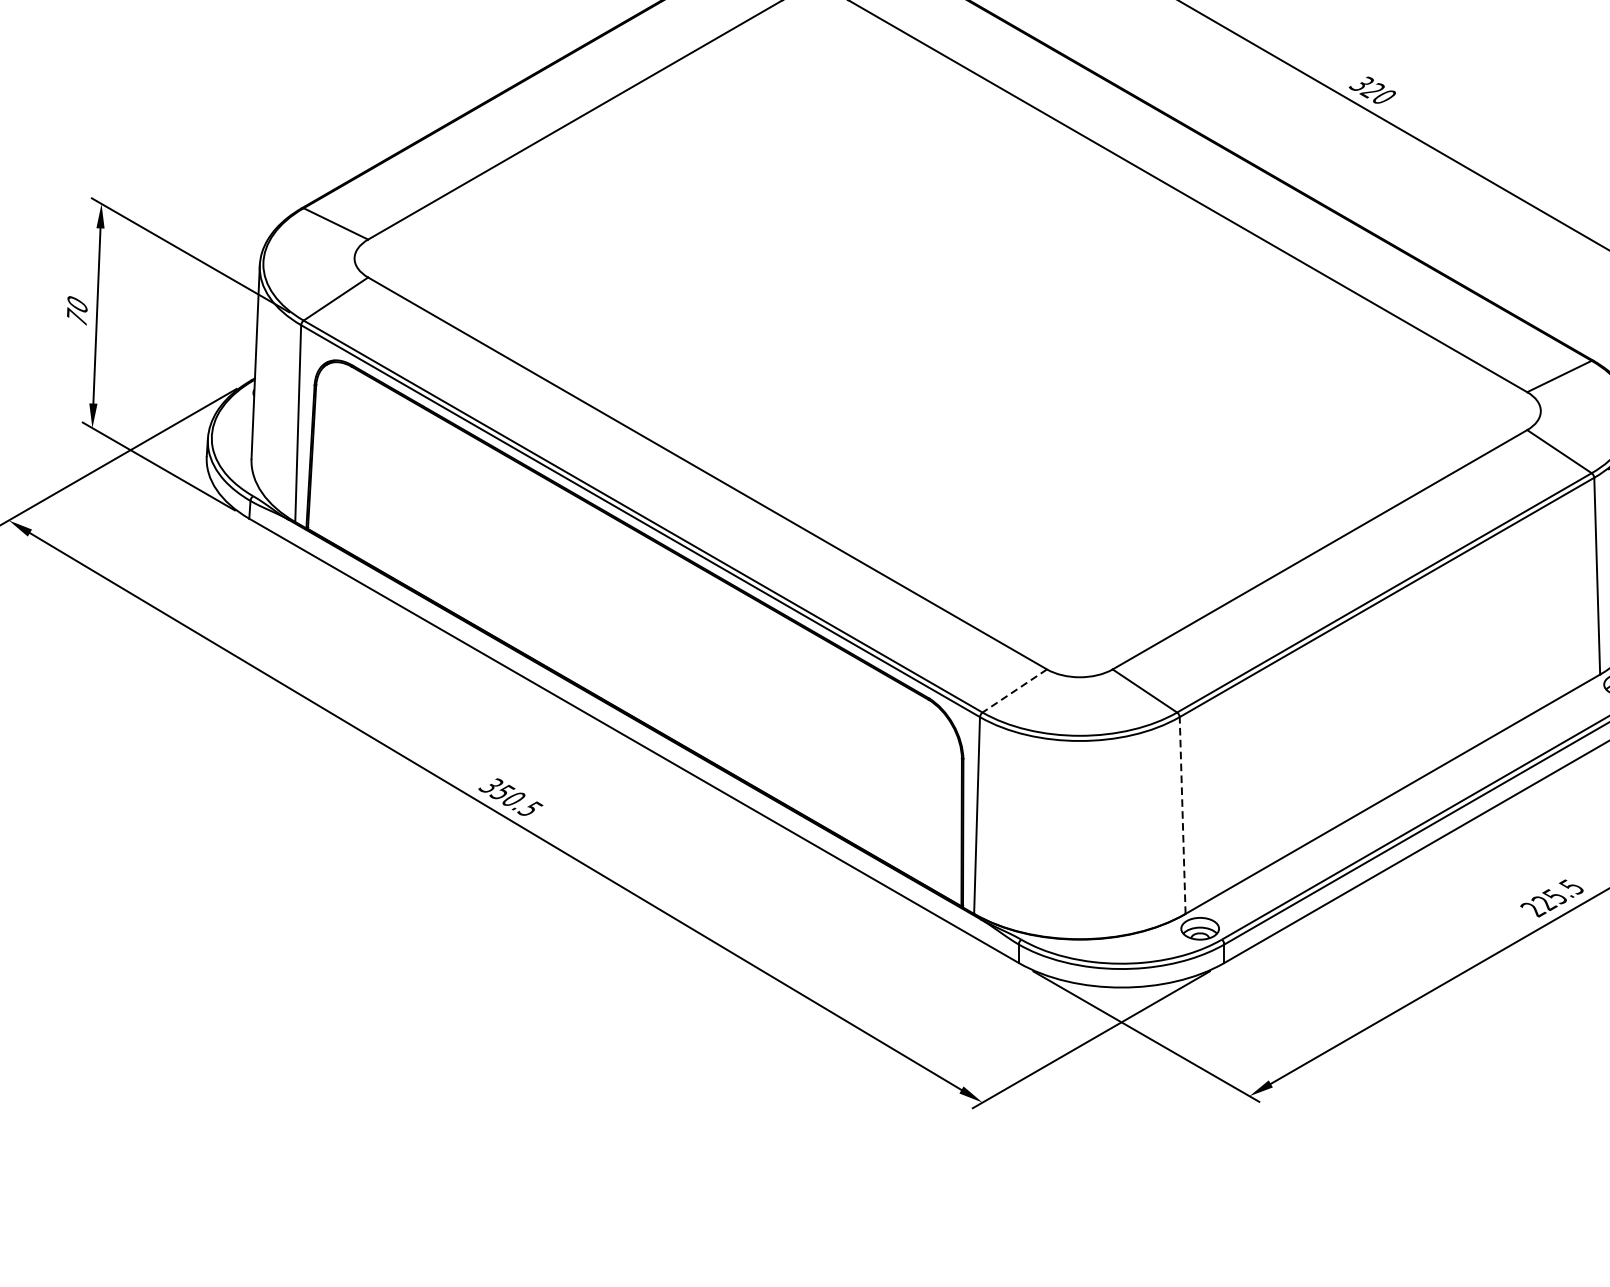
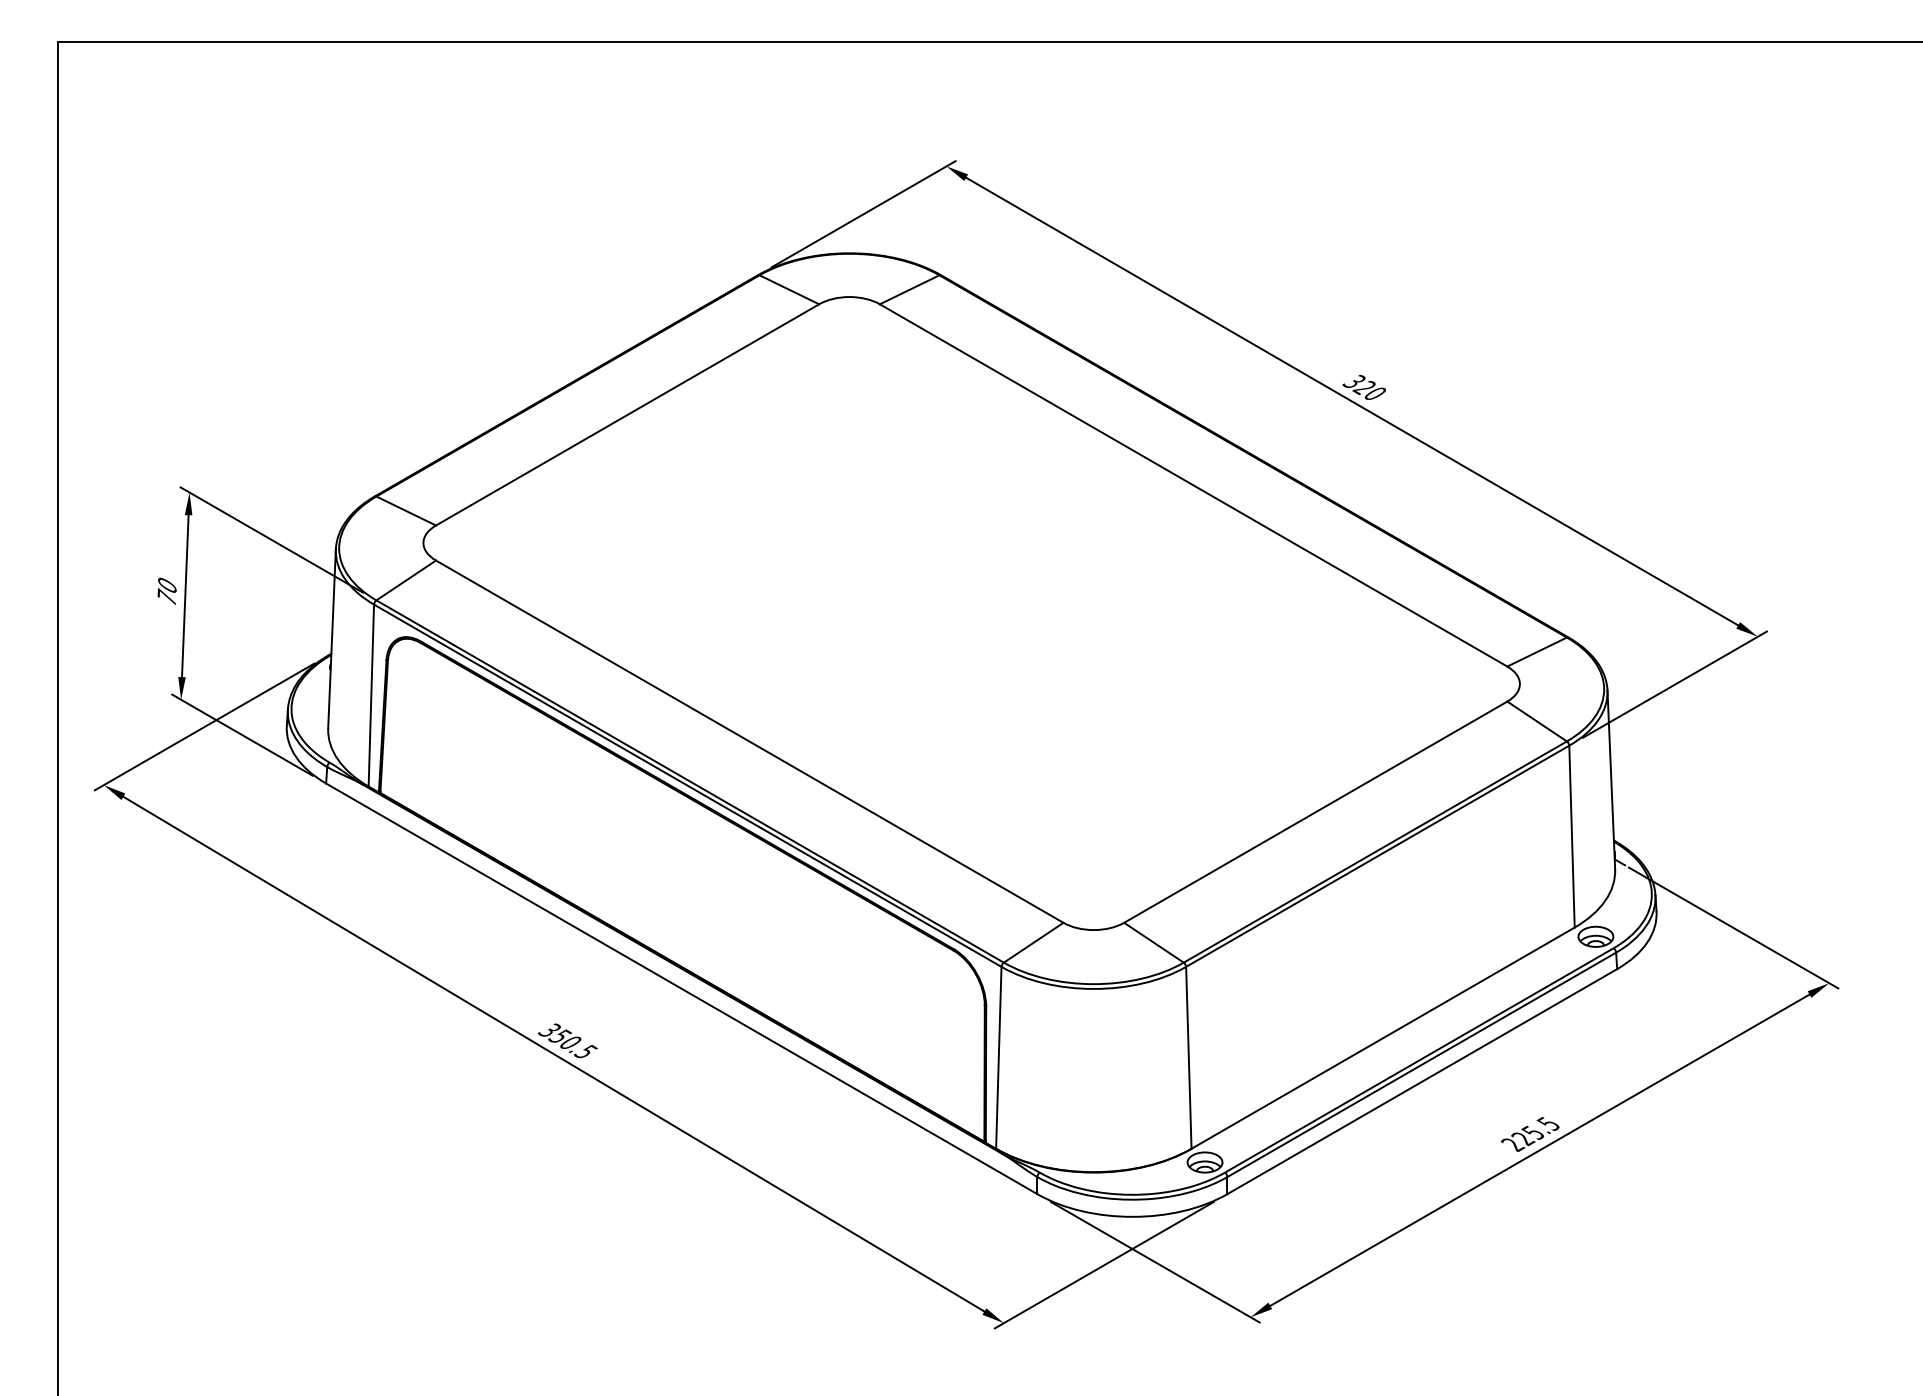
line: (1014, 690) -> (1033, 942), dashed -> solid
line: (1182, 815) -> (1188, 1057), dashed -> solid

